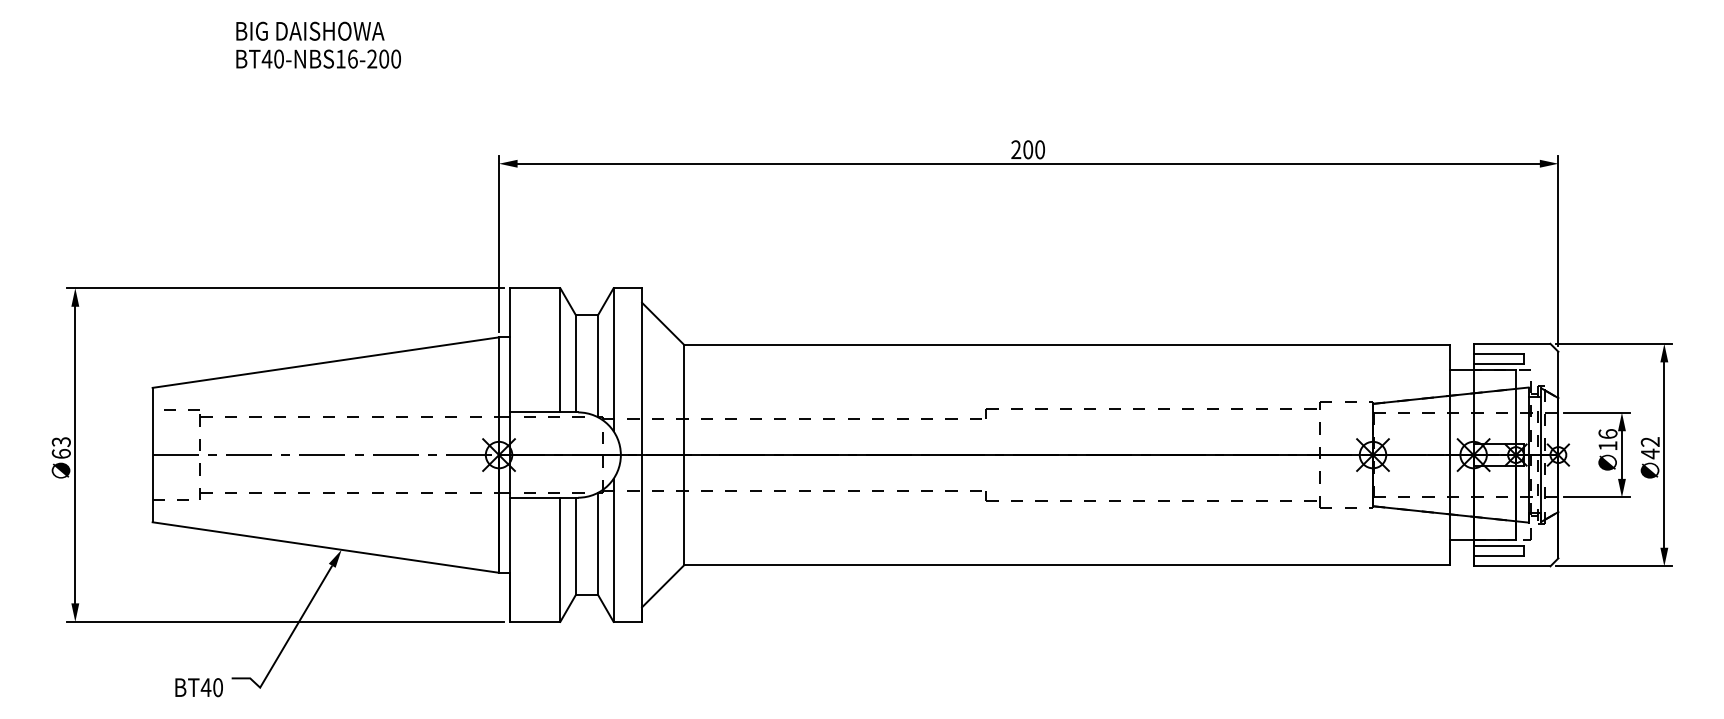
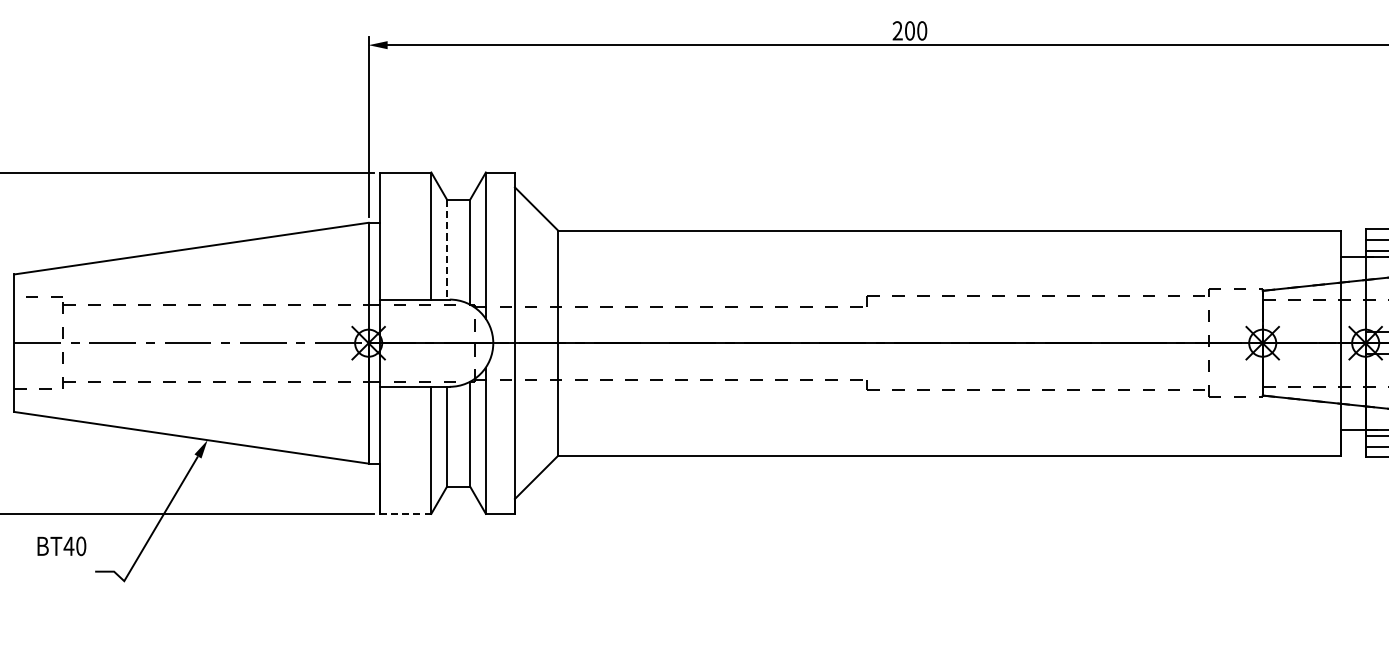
line: (575, 363) -> (446, 249), solid -> dashed
line: (535, 621) -> (405, 513), solid -> dashed
text: (198, 687) -> (61, 546), moved

